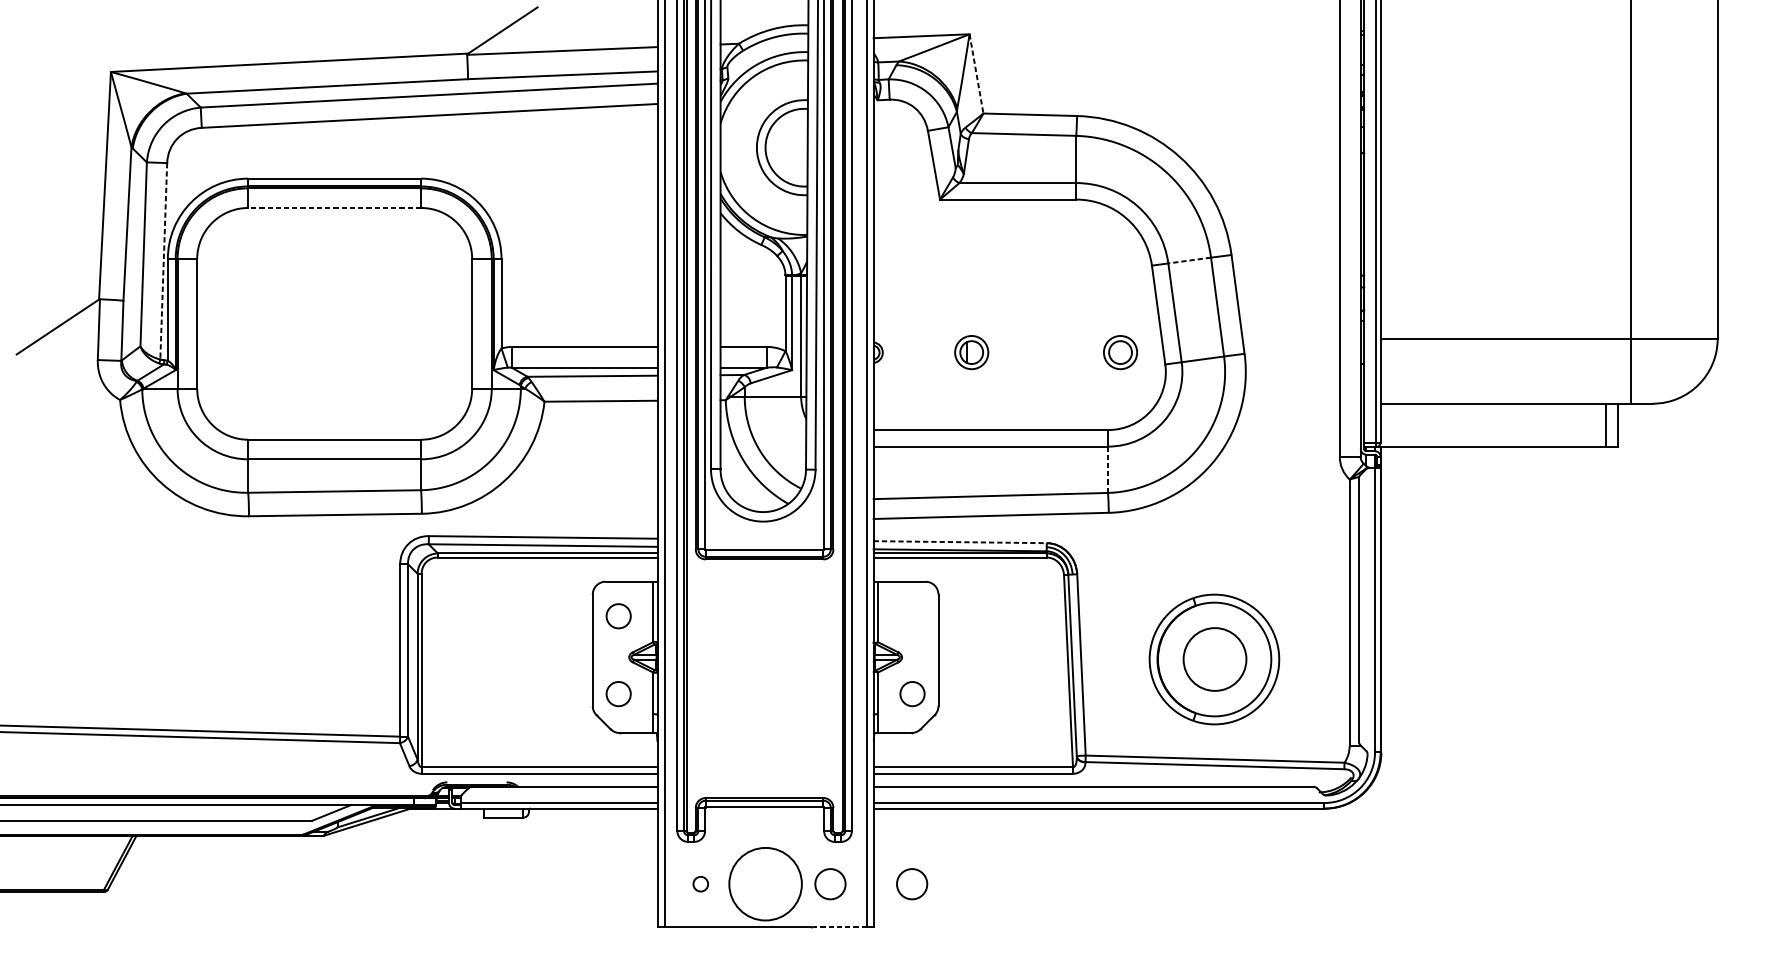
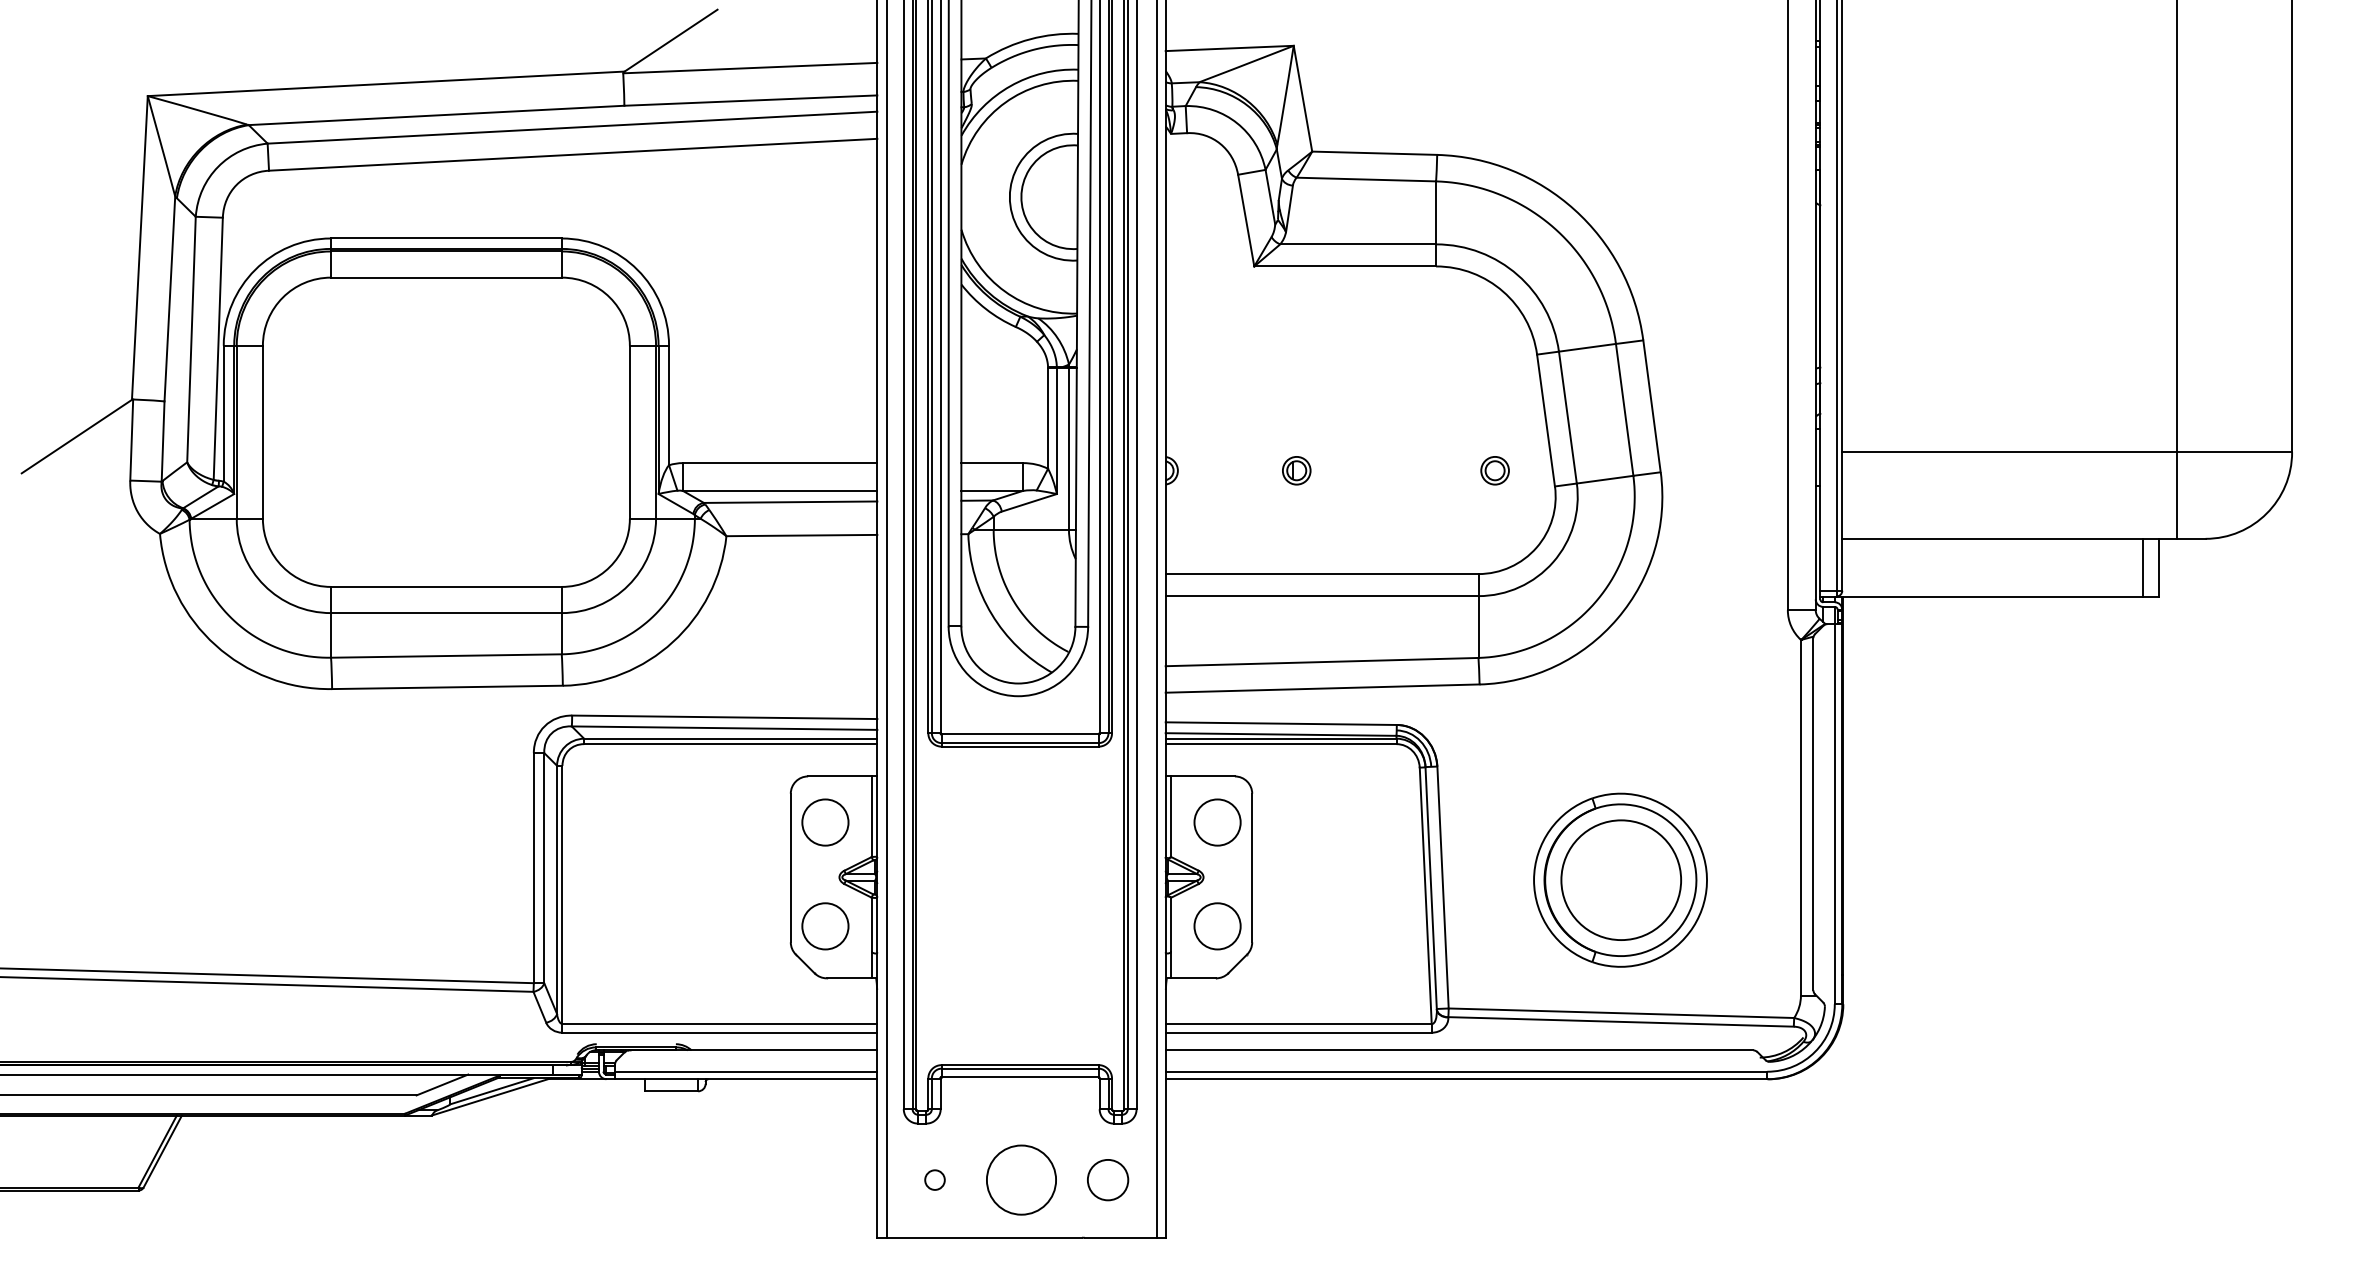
line: (976, 73) -> (1302, 98), dashed -> solid
line: (334, 207) -> (445, 277), dashed -> solid
line: (1189, 260) -> (1587, 347), dashed -> solid
line: (163, 261) -> (218, 349), dashed -> solid
part: (971, 352) -> (1296, 470), size x0.62
part: (1120, 352) -> (1494, 470), size x0.62
line: (1108, 470) -> (1478, 627), dashed -> solid
line: (960, 542) -> (1281, 723), dashed -> solid
circle: (618, 616) -> (825, 822), size x1.43
circle: (912, 616) -> (1217, 822), added
circle: (1215, 659) -> (1621, 880), size x1.43
circle: (618, 694) -> (825, 926), size x1.43
circle: (912, 694) -> (1217, 926), size x1.43
circle: (765, 883) -> (1021, 1179), size x0.71
circle: (912, 884) -> (1217, 1180), removed
line: (839, 927) -> (1120, 1237), dashed -> solid

